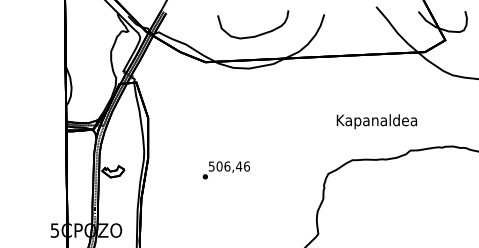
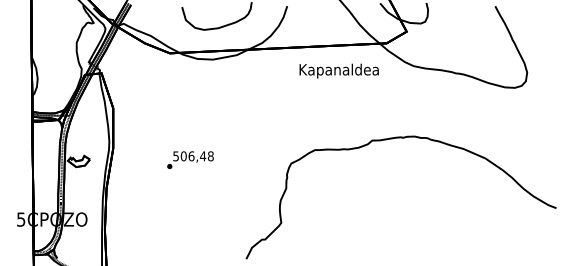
text: (376, 121) -> (338, 70), moved
text: (246, 166) -> (210, 156), 506,46 -> 506,48

